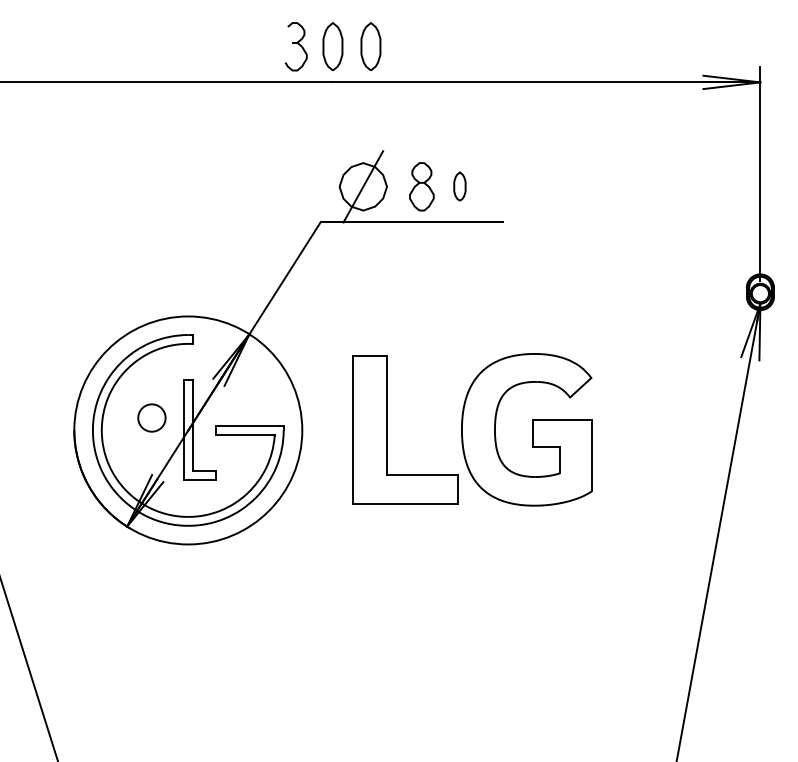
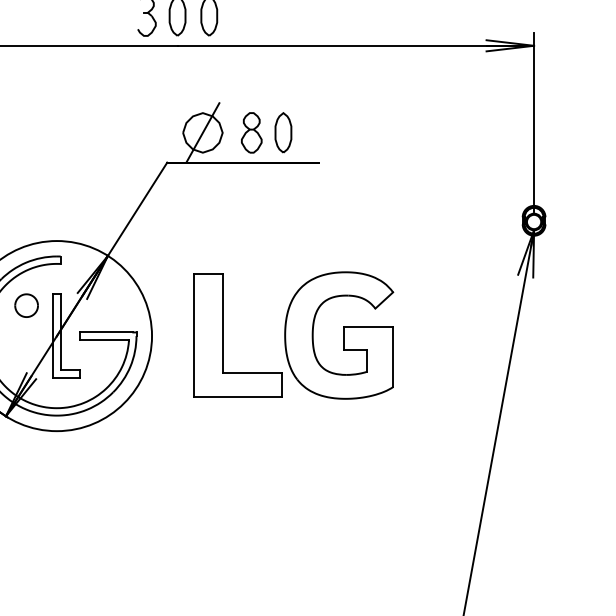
part: (459, 186) -> (283, 132), size x1.67
part: (151, 417) -> (26, 305), moved

